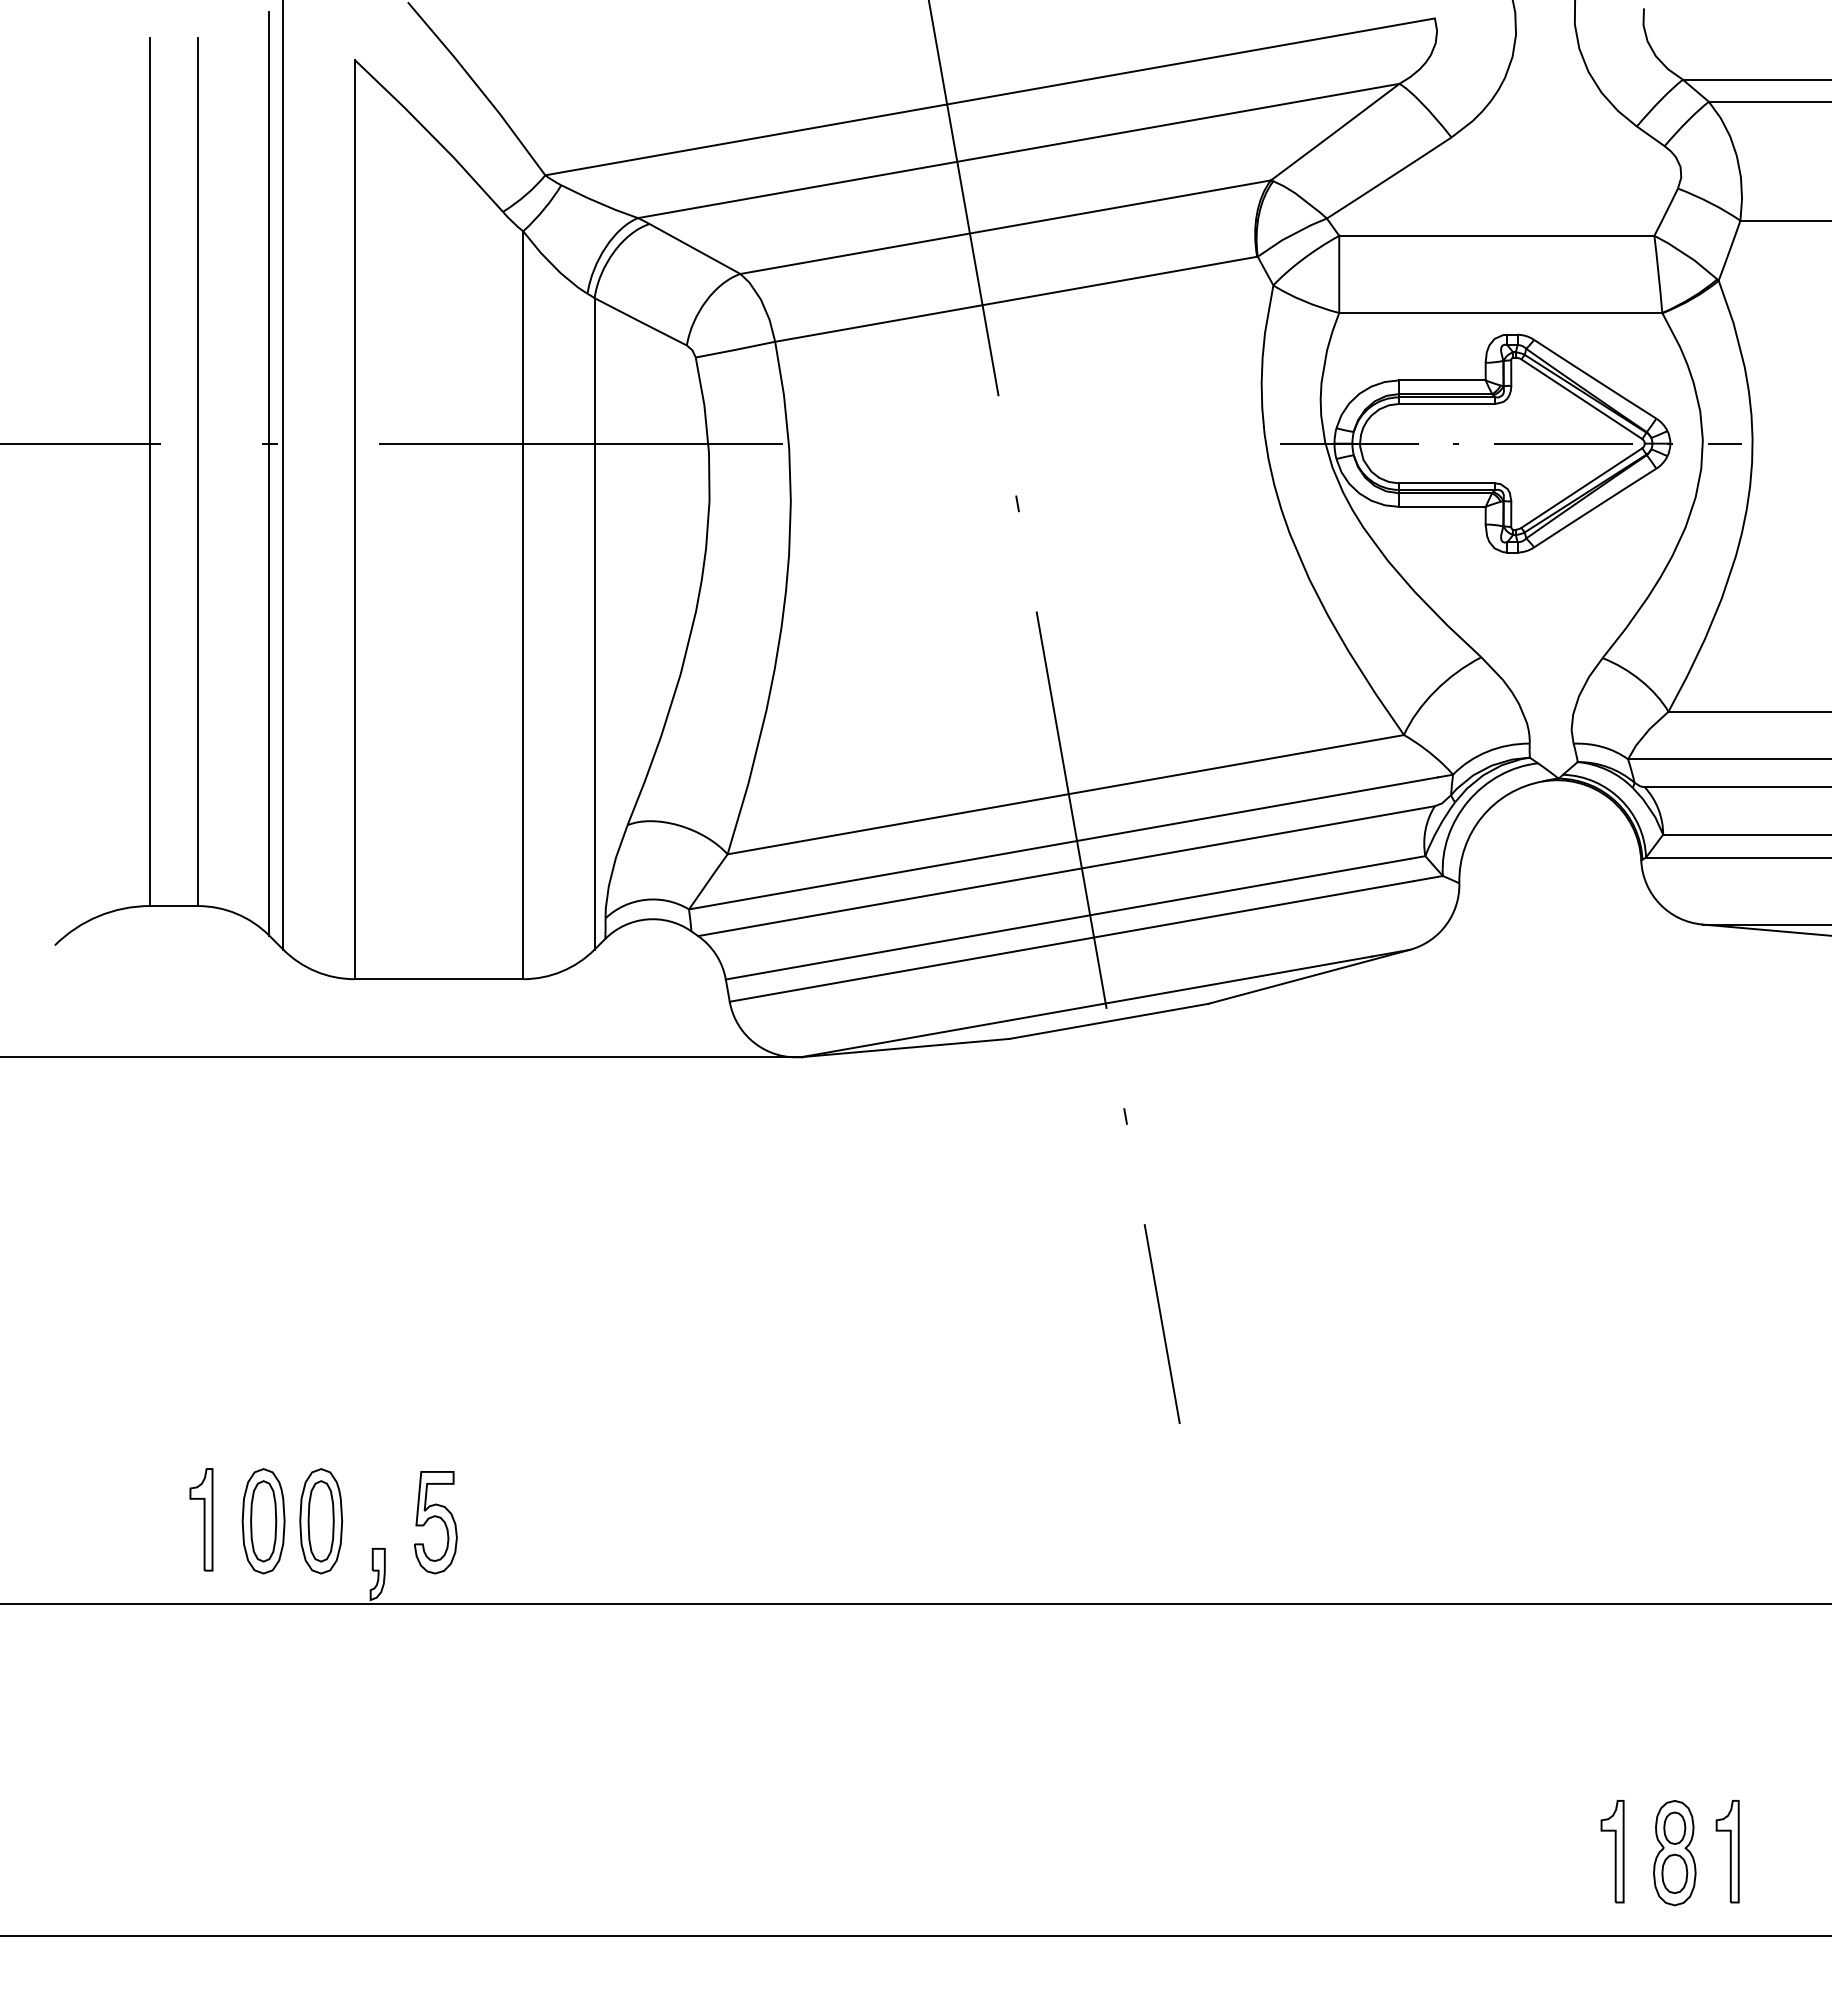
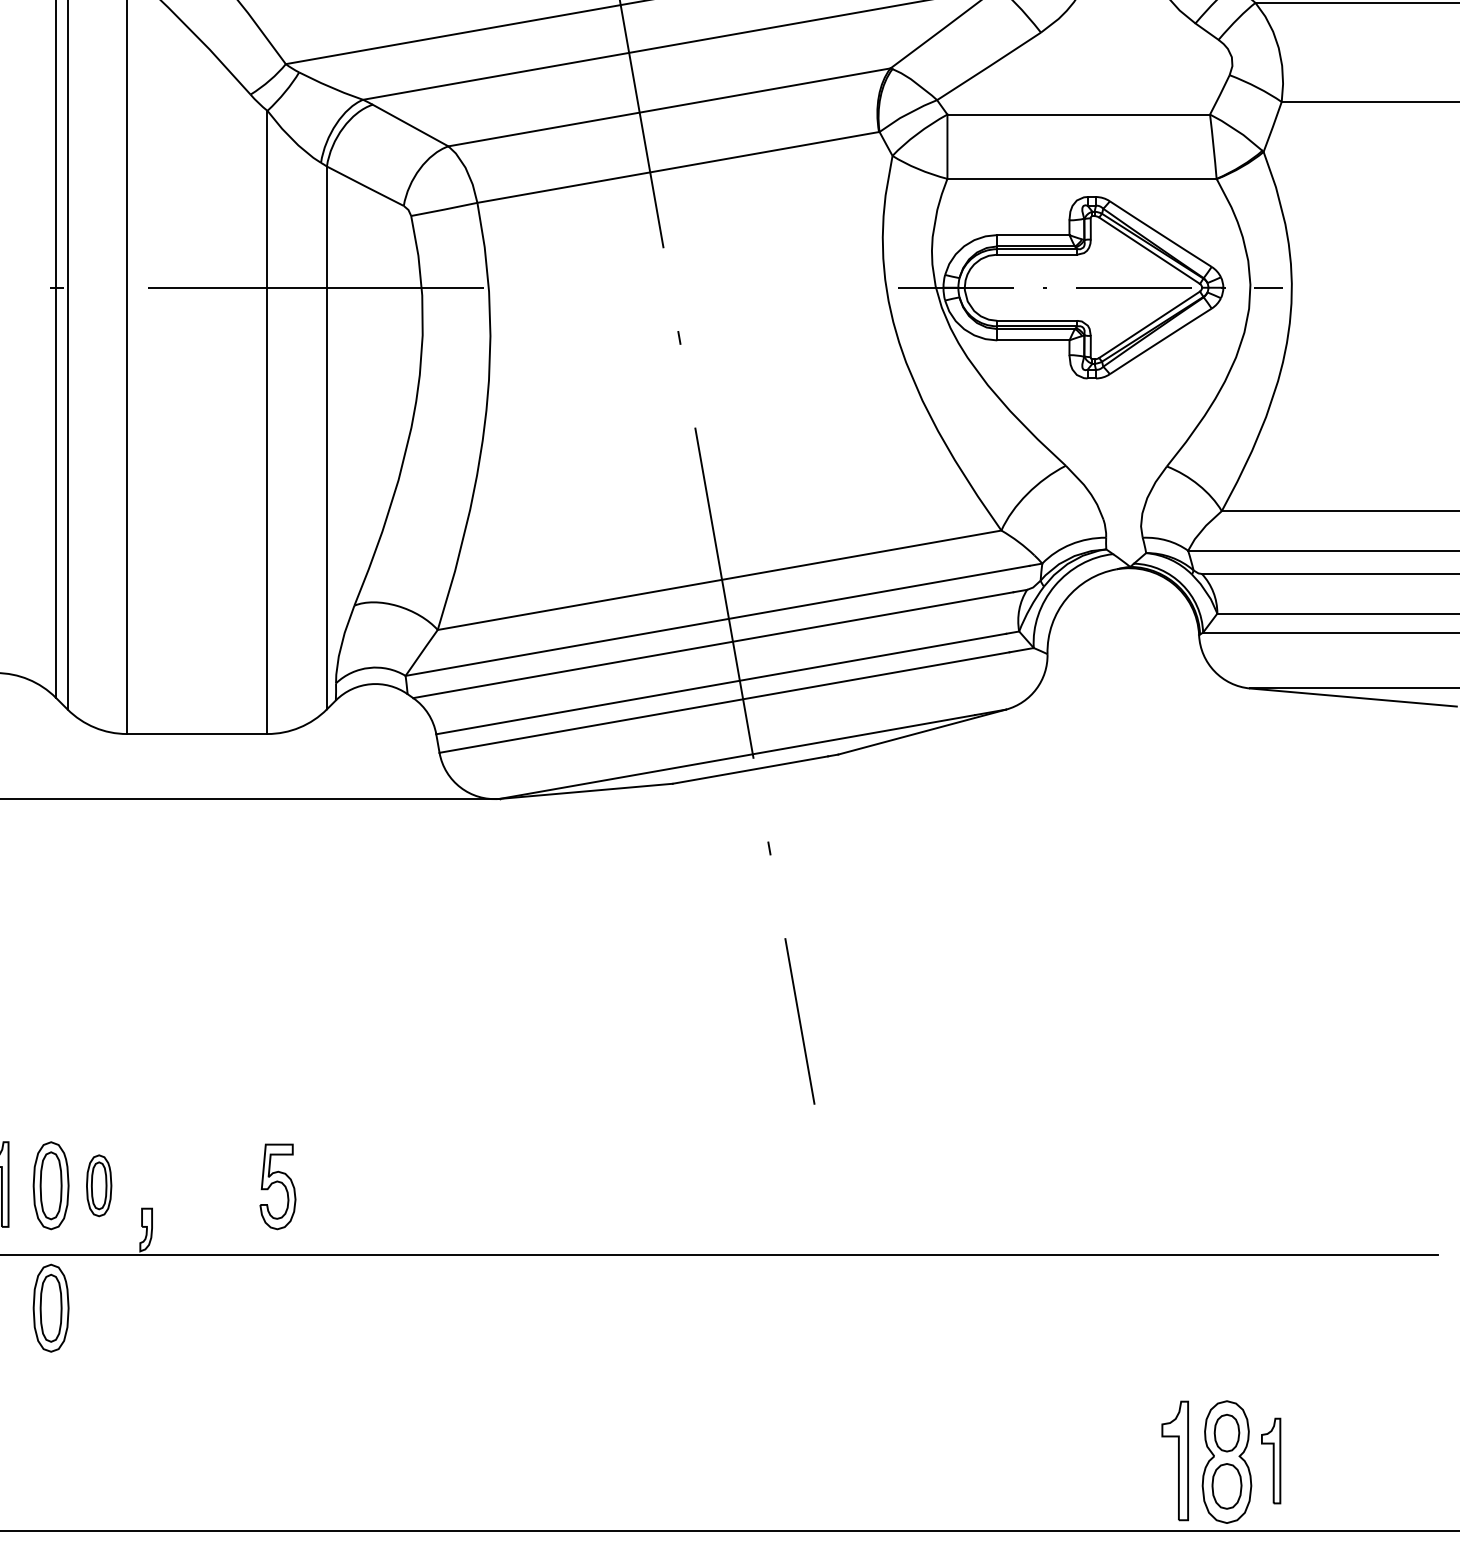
part: (321, 1521) -> (99, 1185), size x0.7
part: (435, 1522) -> (277, 1186), moved
part: (263, 1668) -> (51, 1308), added
part: (1612, 1851) -> (1175, 1460), size x1.4
part: (1674, 1853) -> (1226, 1462), size x1.4

